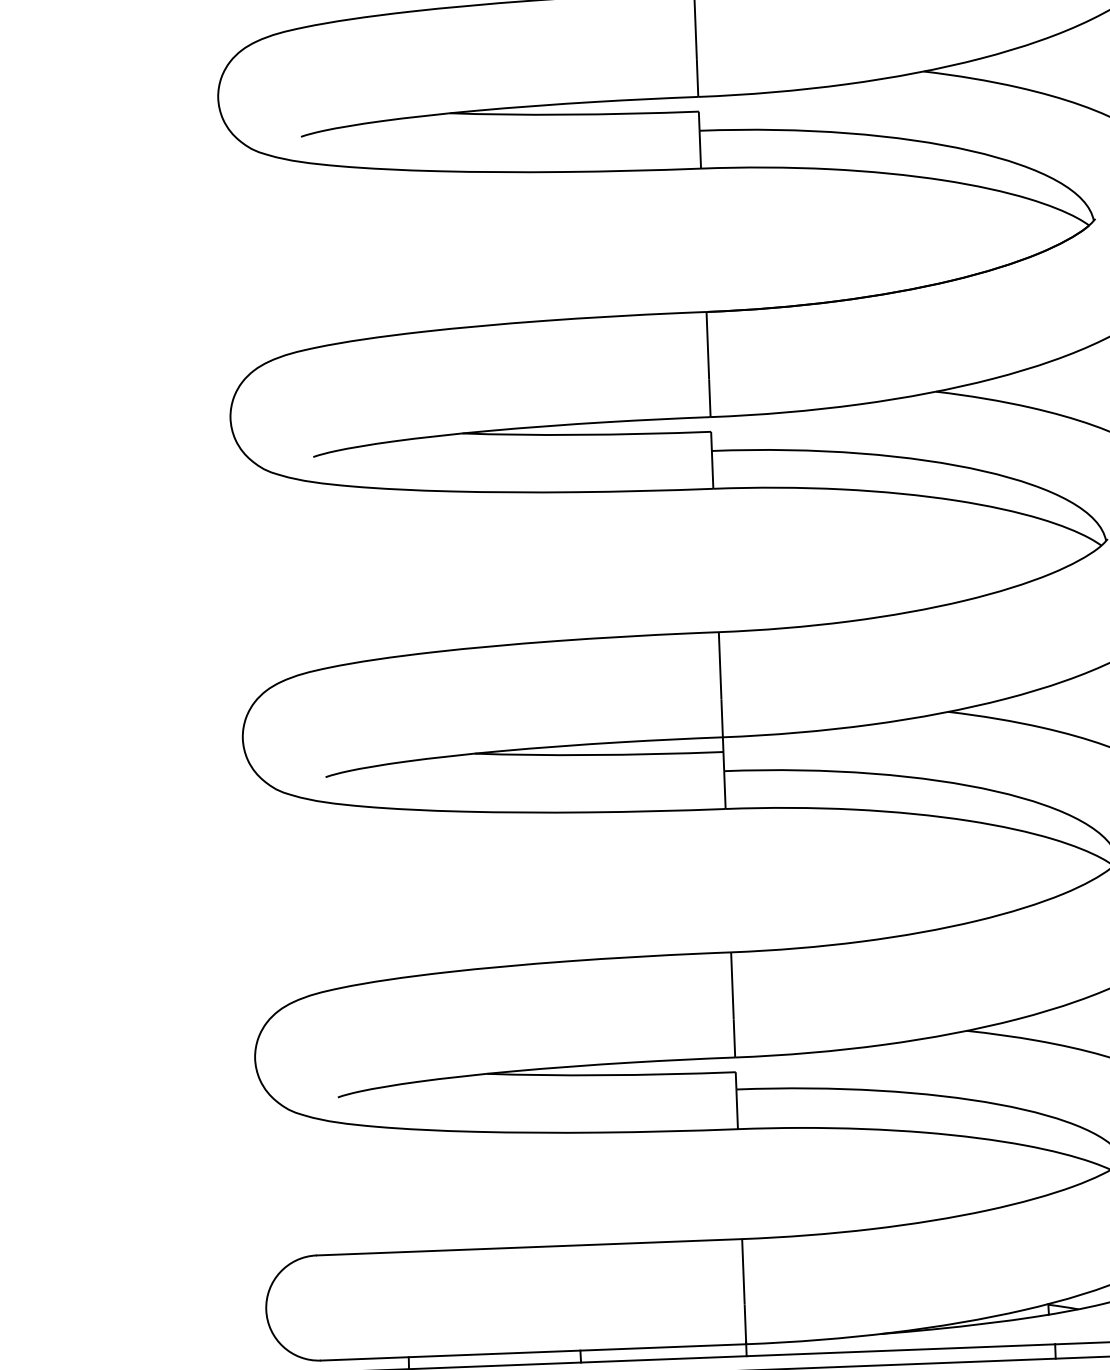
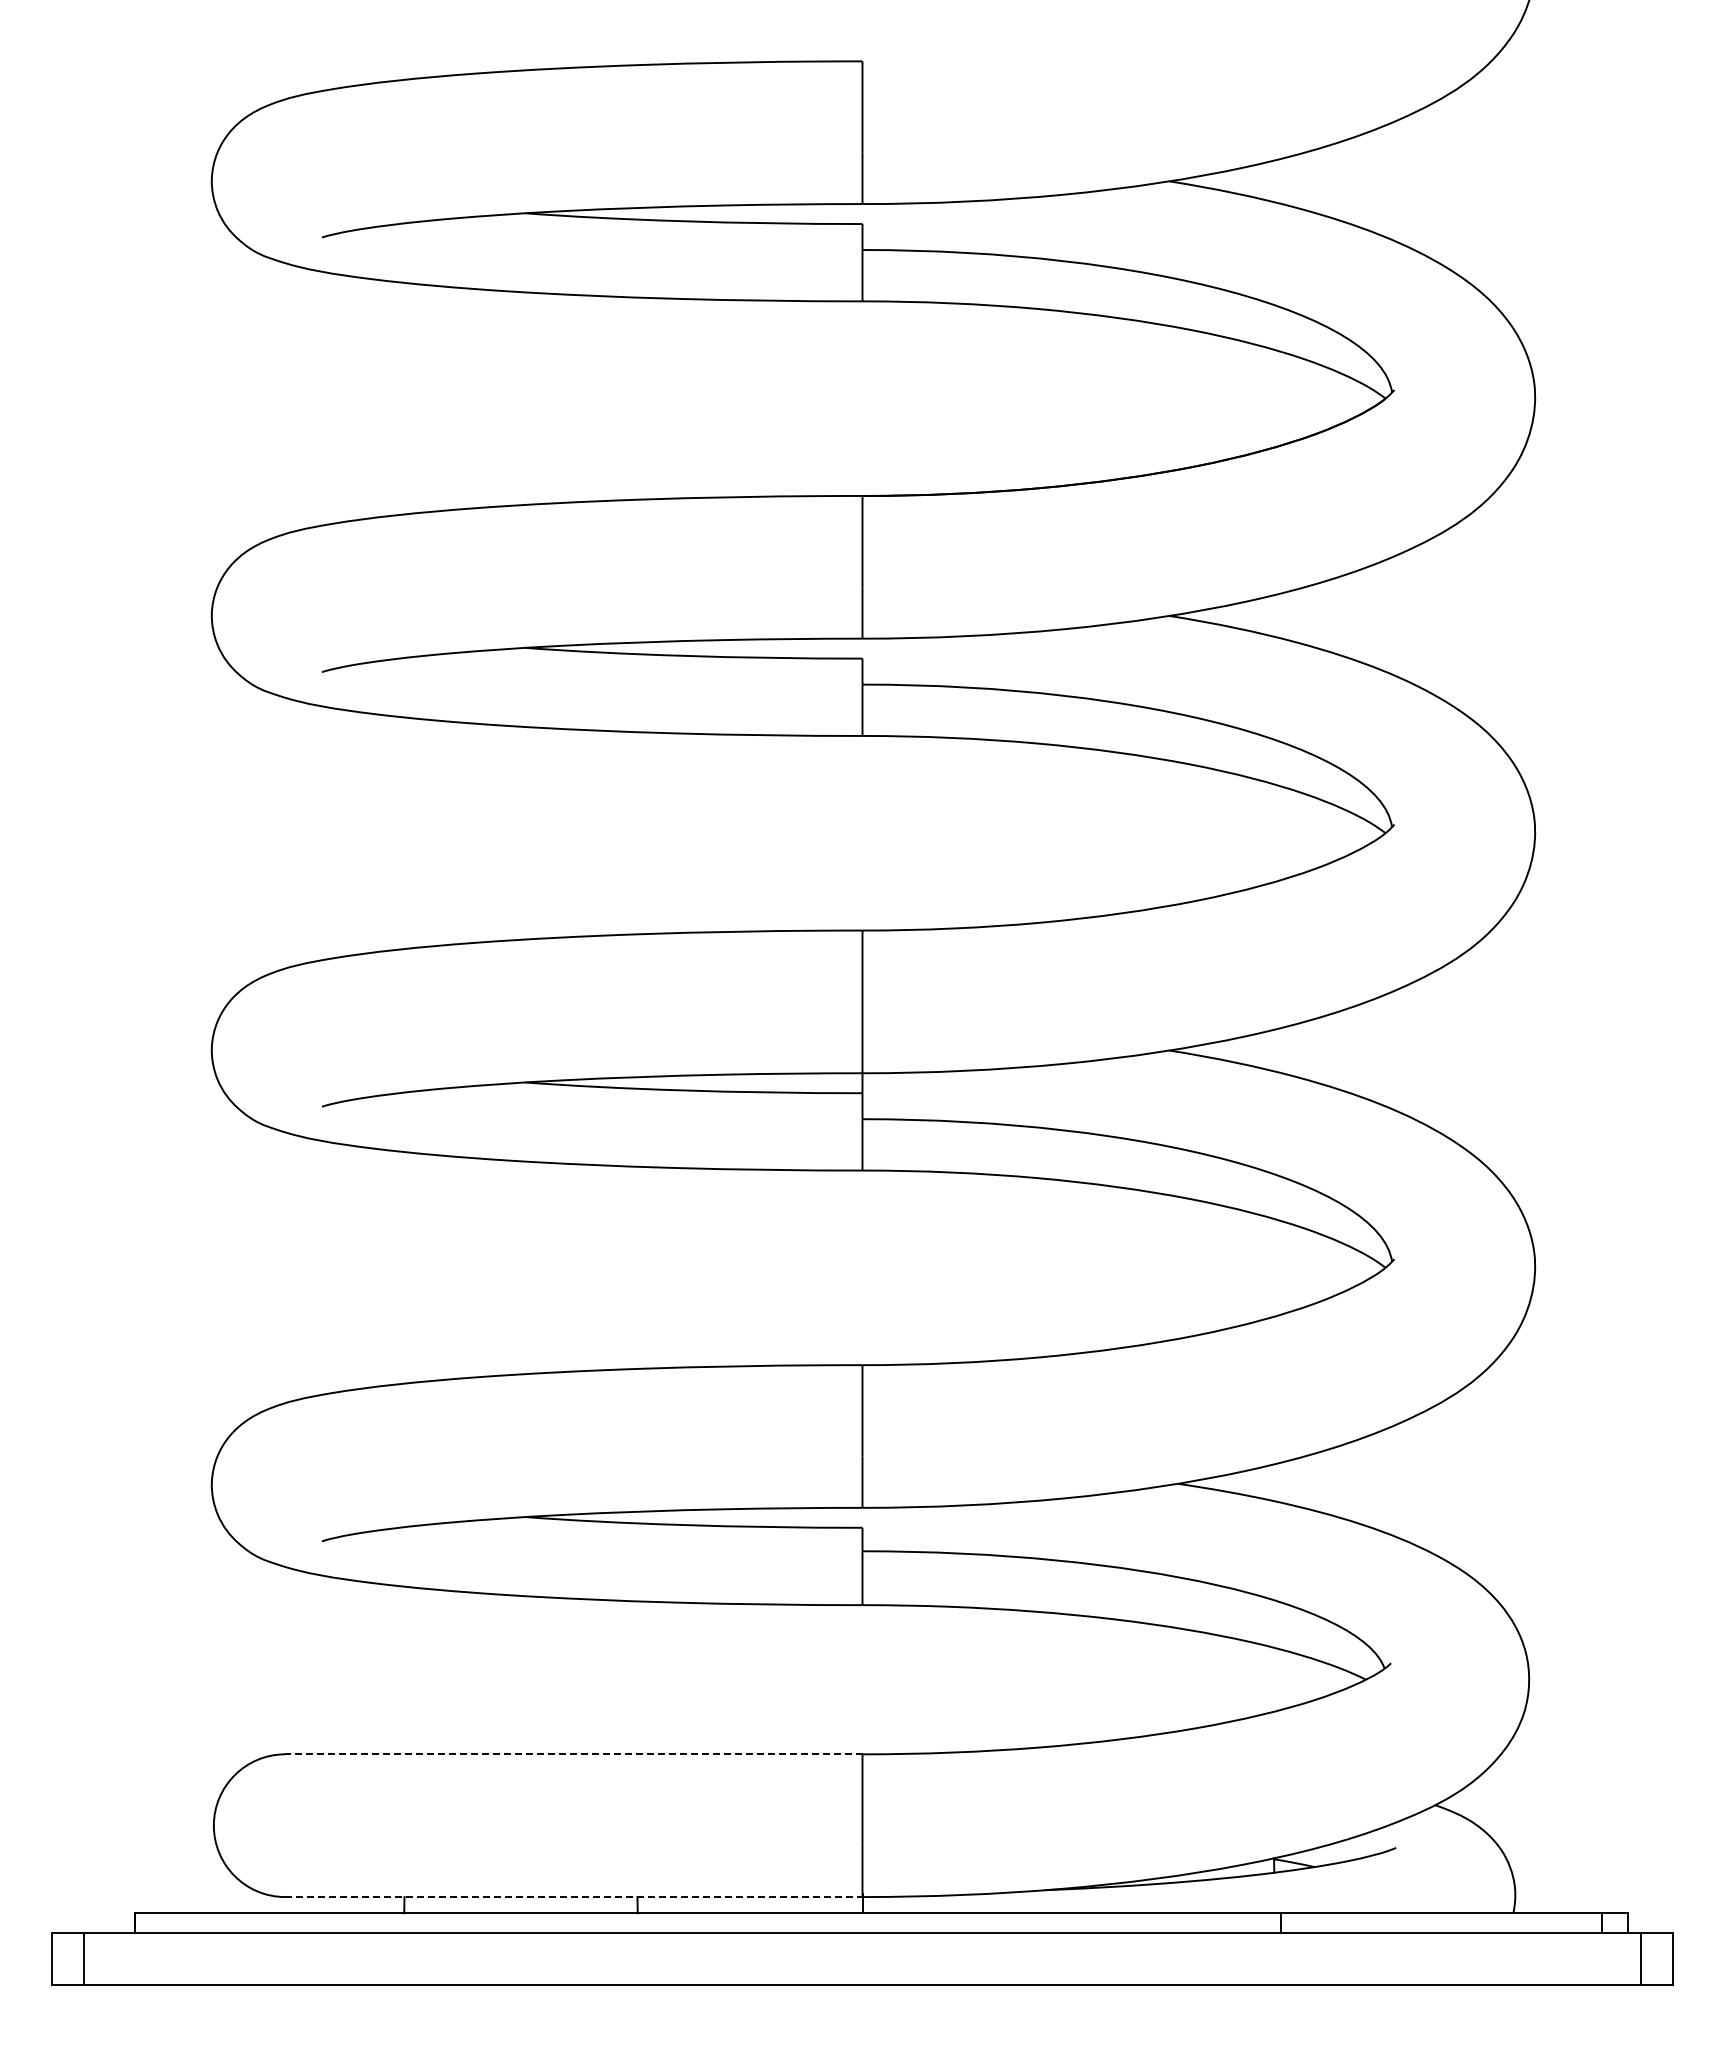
line: (529, 1247) -> (573, 1754), solid -> dashed
line: (533, 1352) -> (573, 1897), solid -> dashed

